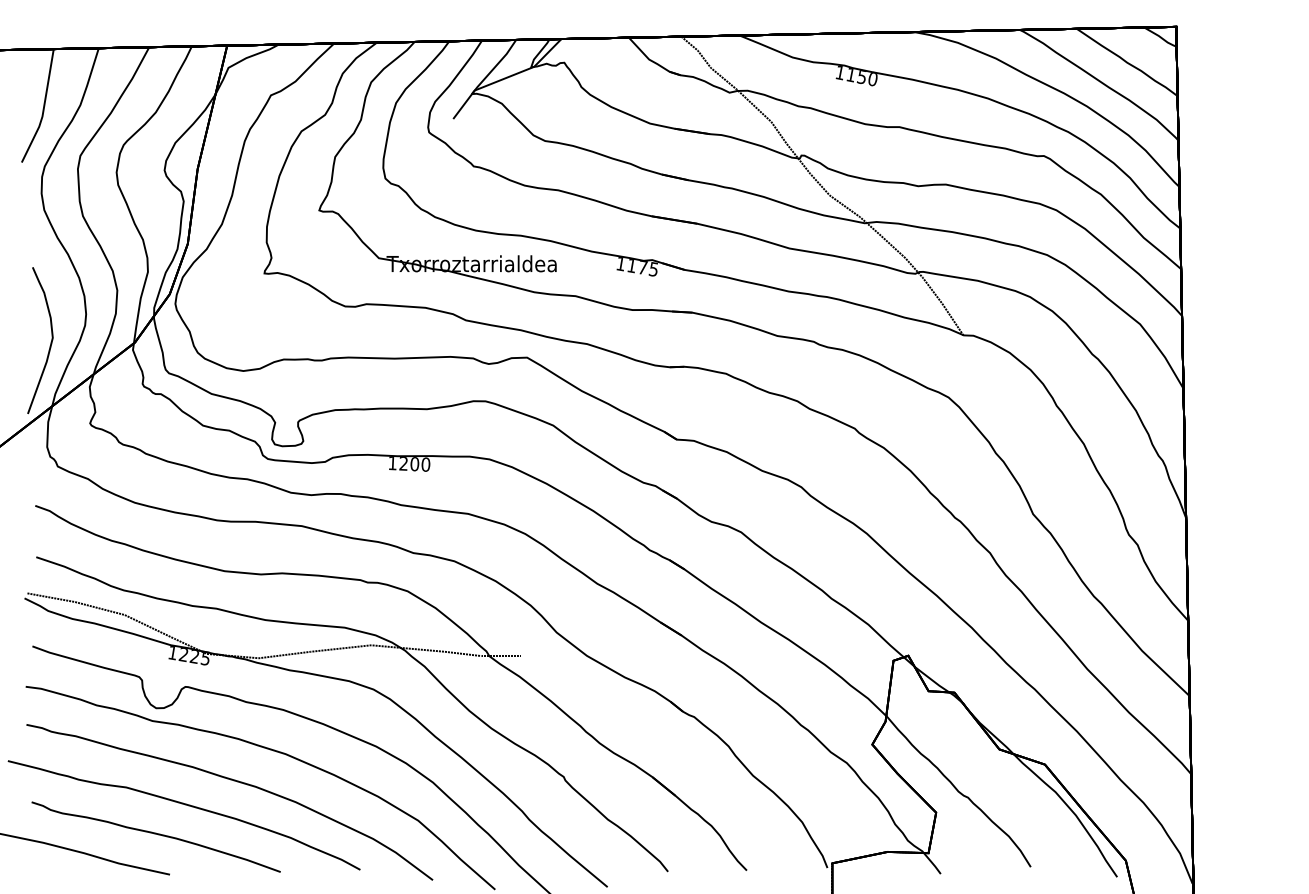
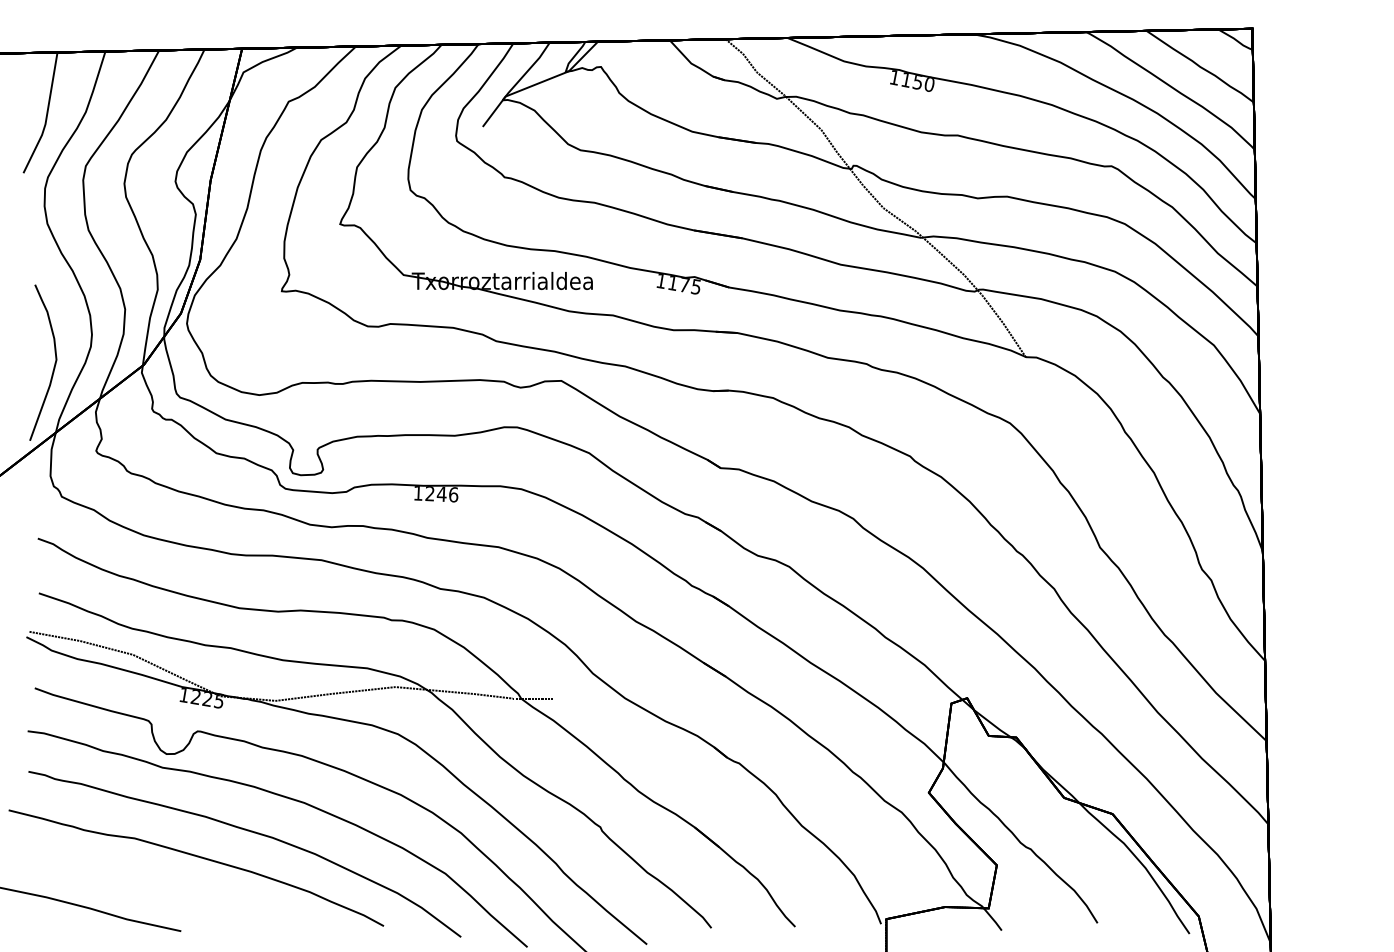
text: (420, 464) -> (447, 494), 1200 -> 1246
part: (156, 837) -> (166, 891), removed

